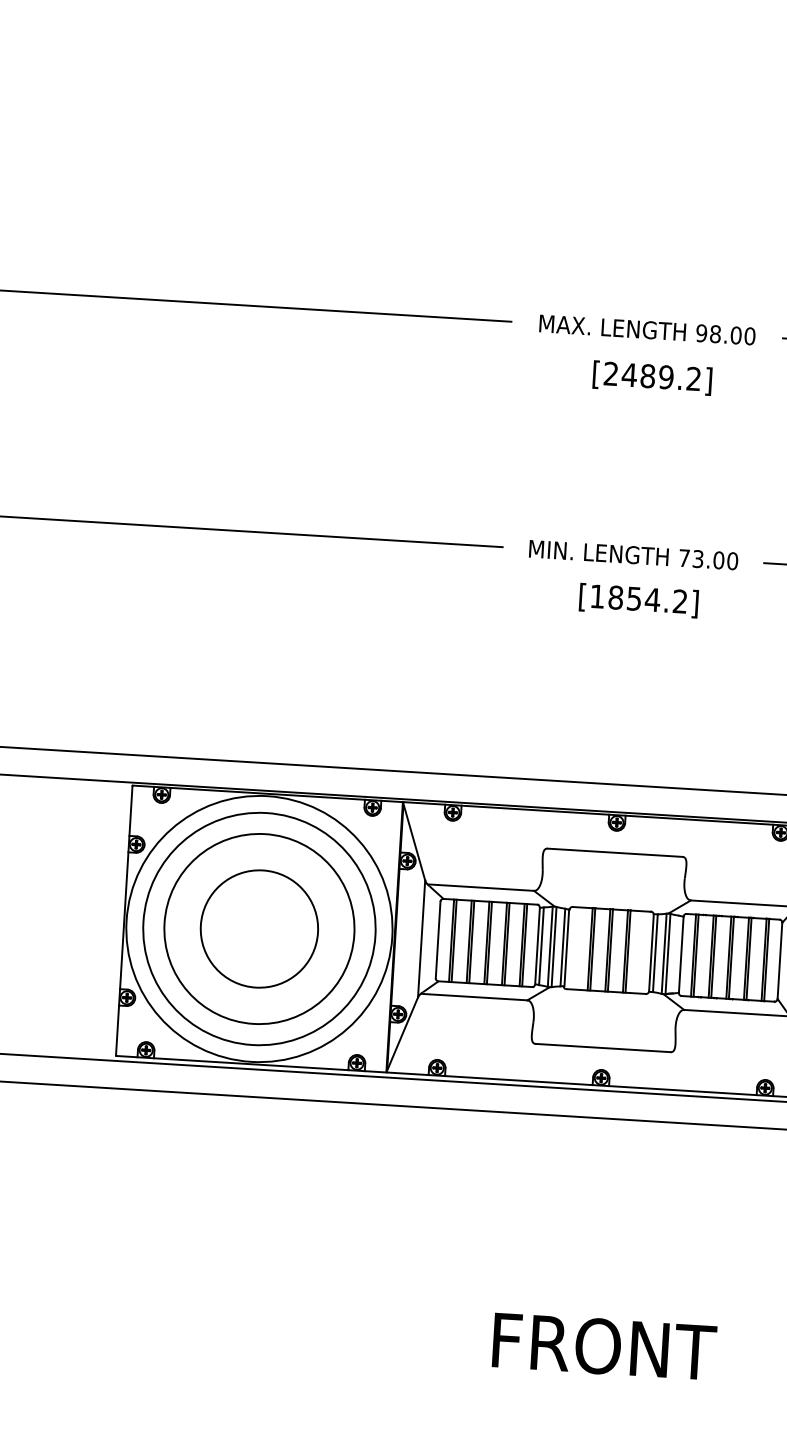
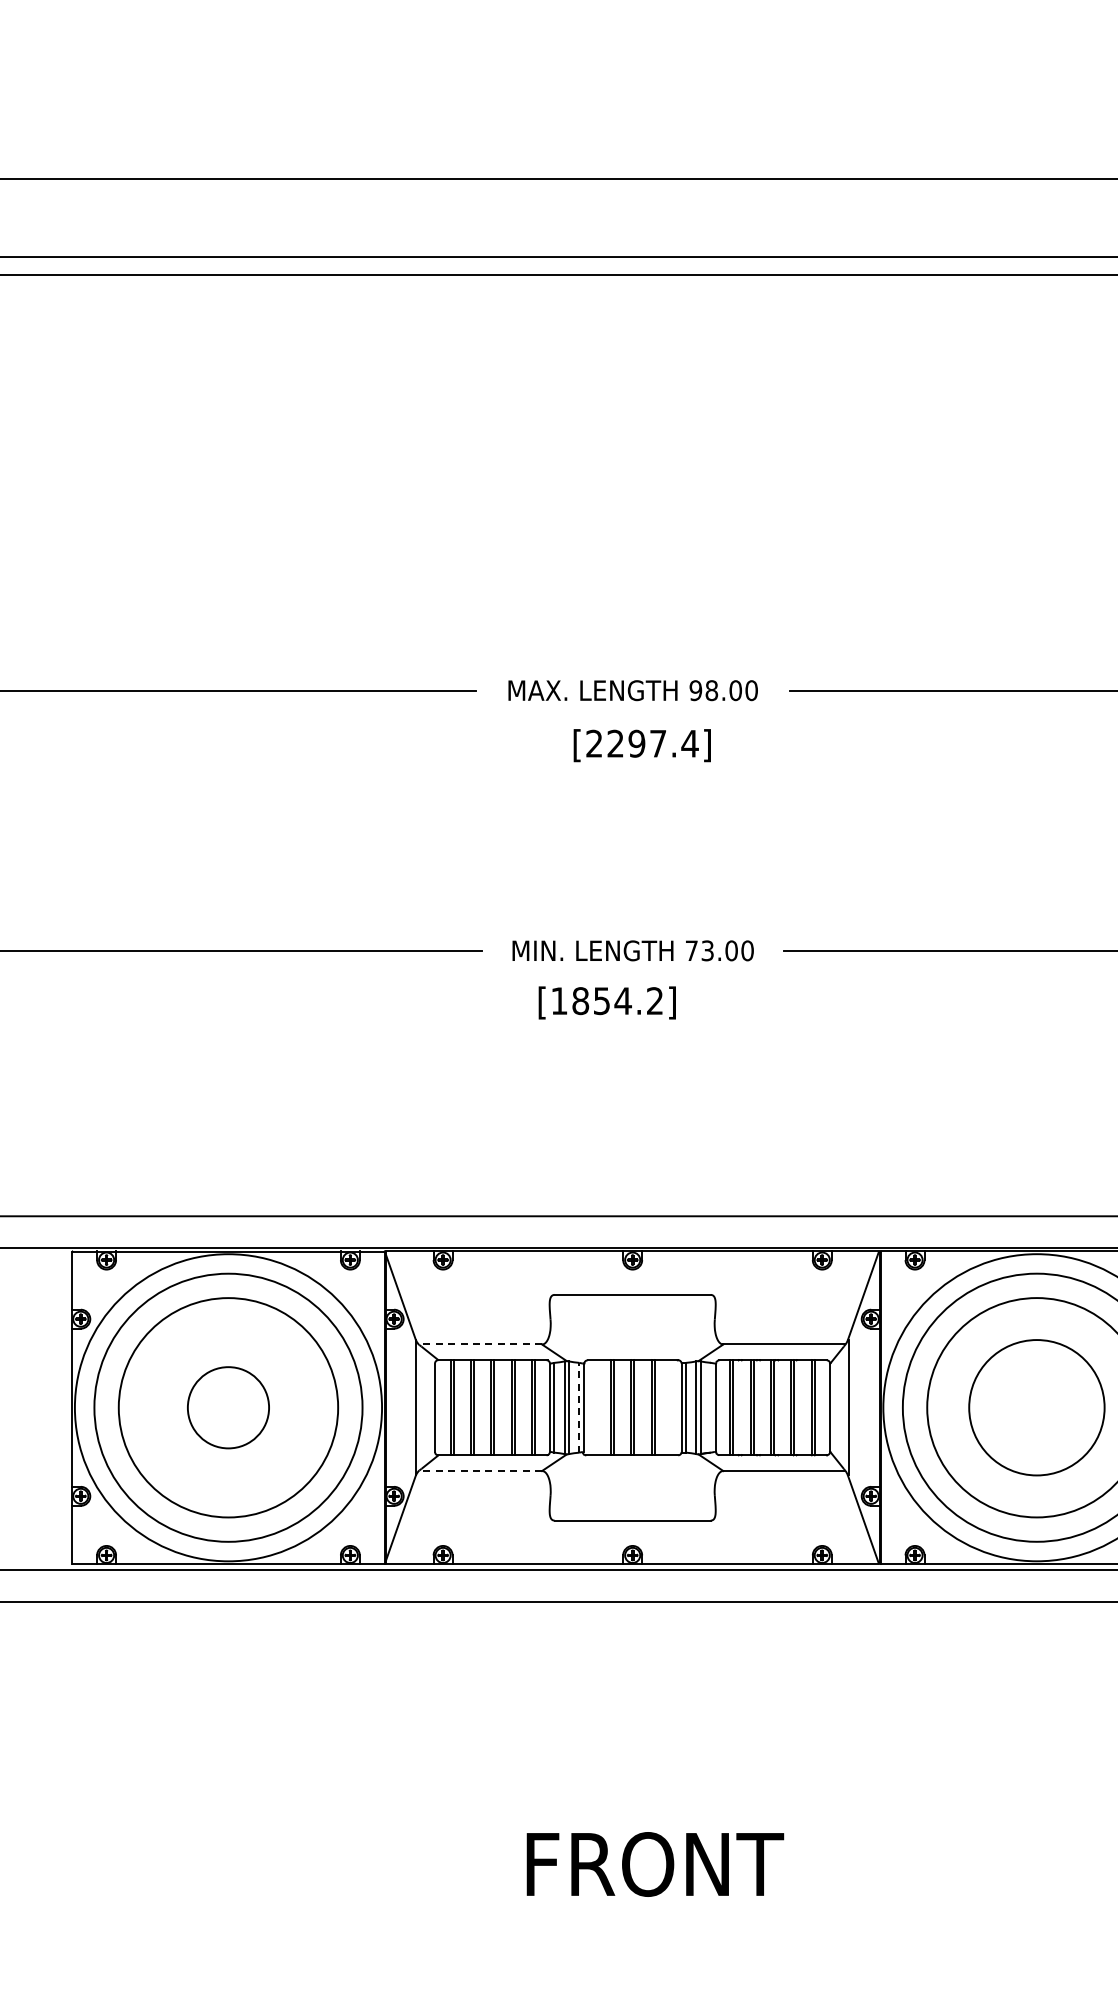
text: (661, 376) -> (652, 743), [2489.2] -> [2297.4]
text: (638, 600) -> (606, 1002), moved
line: (480, 887) -> (480, 1344), solid -> dashed
circle: (259, 928) -> (228, 1407), size x0.6
line: (563, 947) -> (579, 1407), solid -> dashed
line: (474, 997) -> (480, 1471), solid -> dashed

